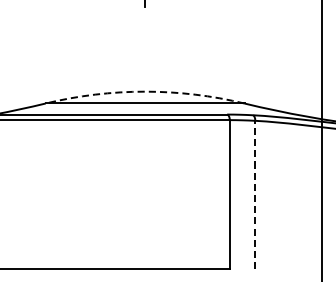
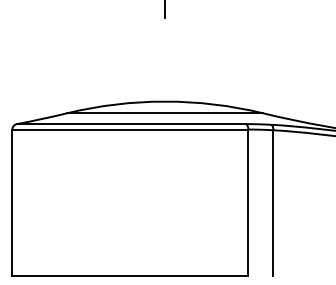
arc: (145, 91) -> (165, 101), dashed -> solid
line: (255, 195) -> (273, 203), dashed -> solid

